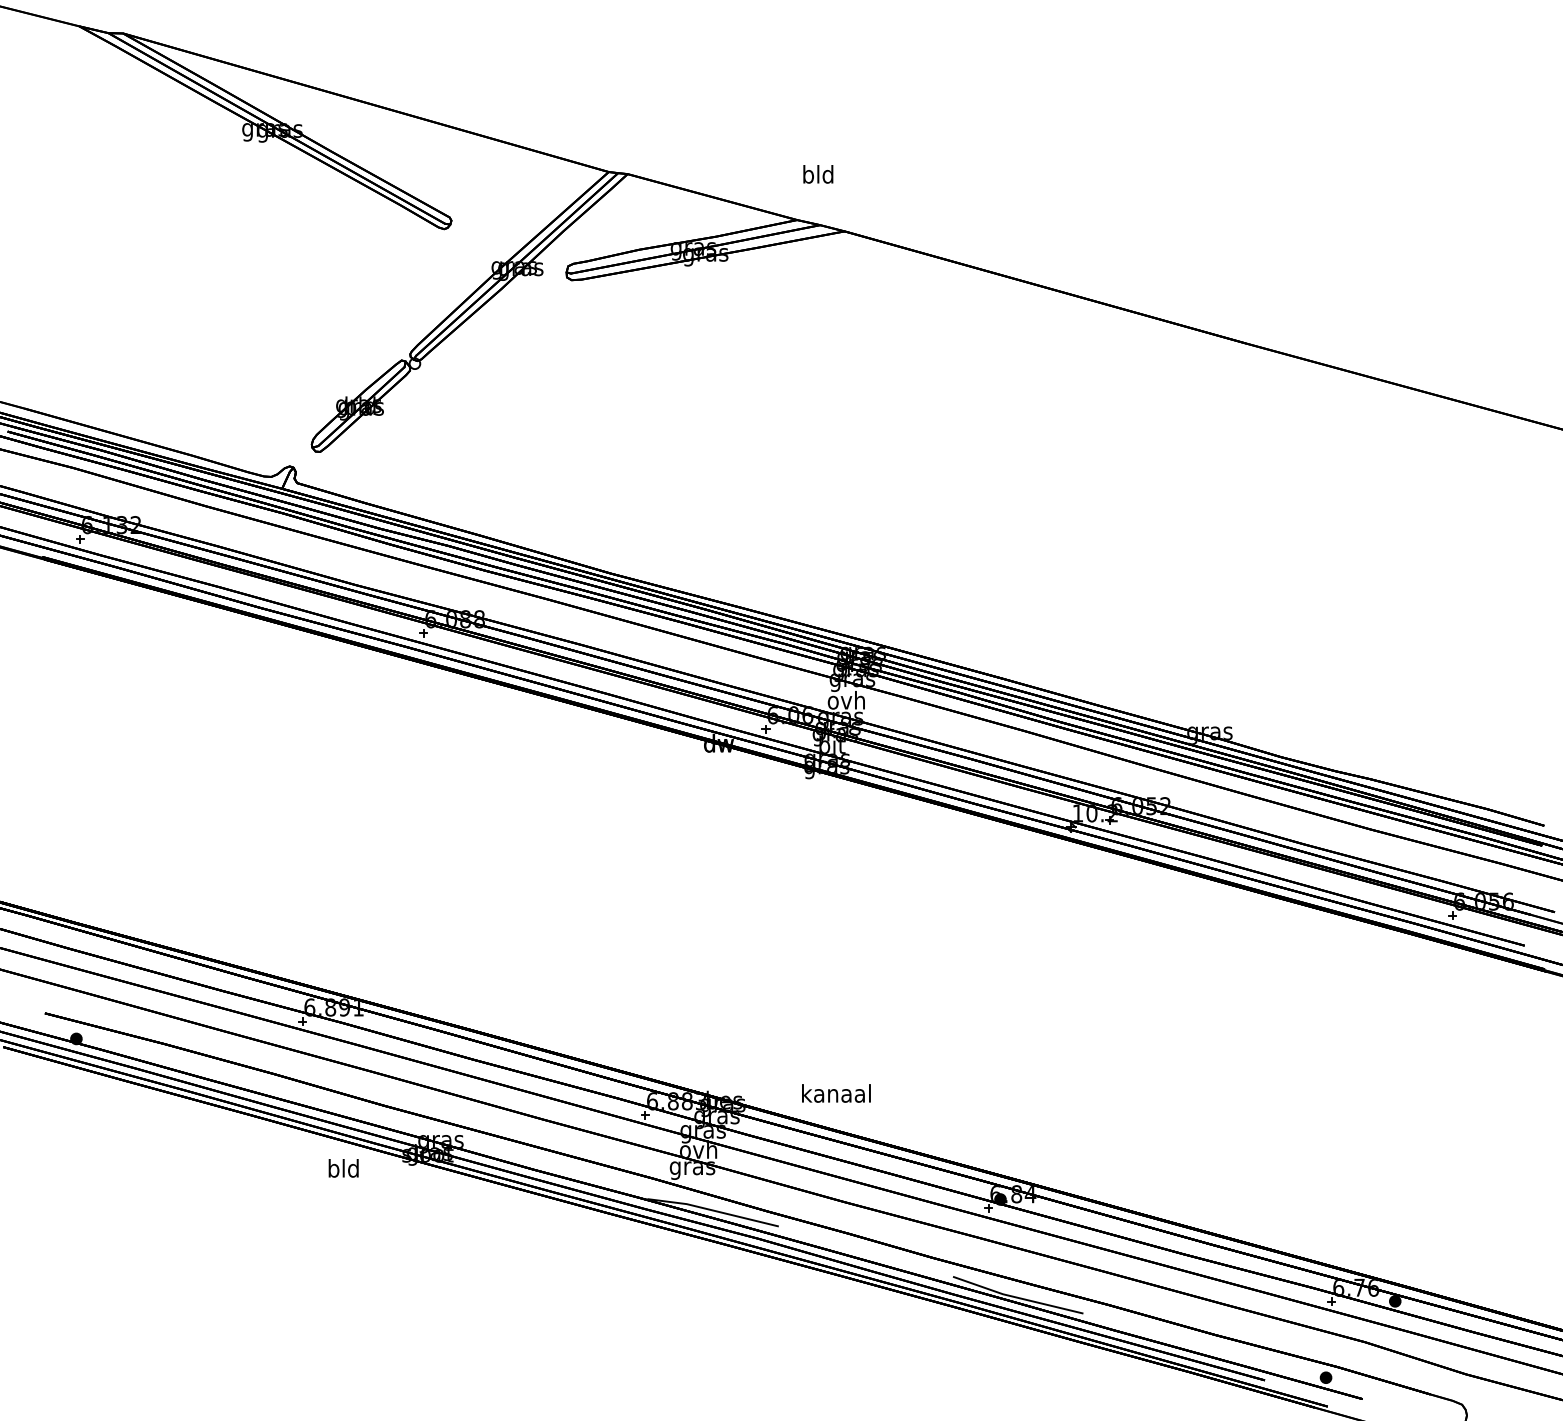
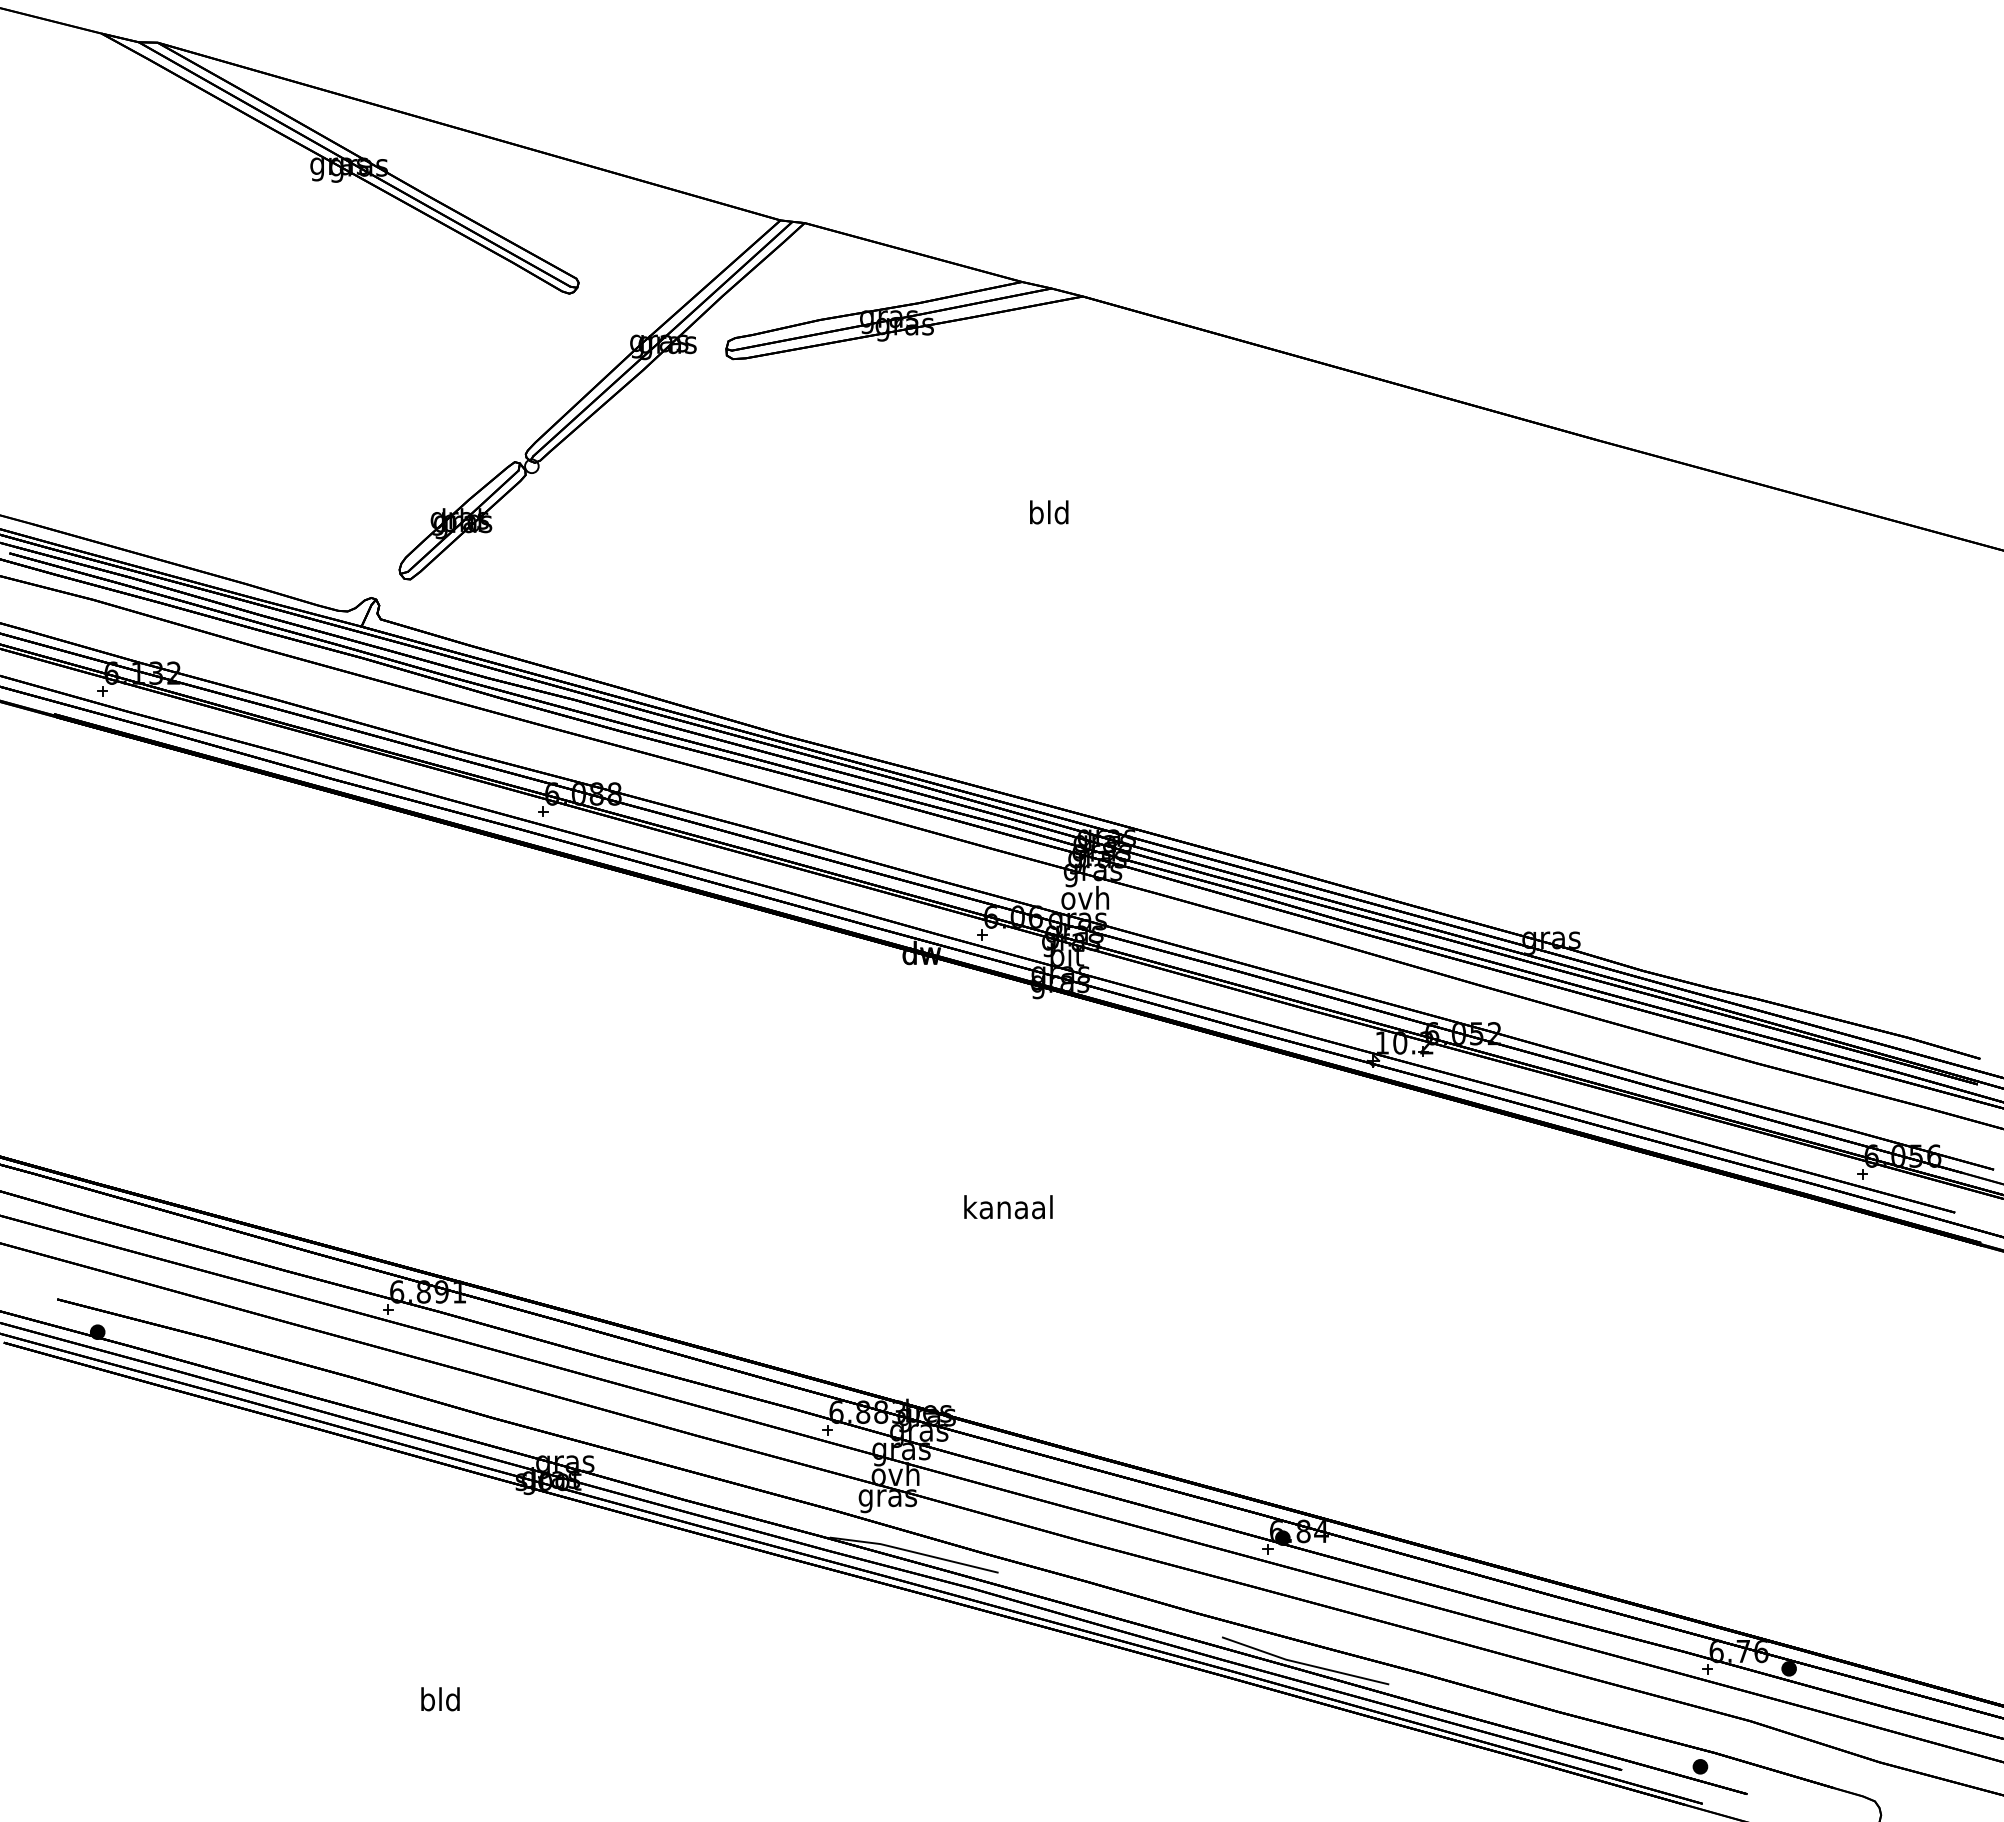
text: (818, 174) -> (1049, 512), moved
text: (836, 1093) -> (1008, 1207), moved
text: (343, 1168) -> (440, 1699), moved

